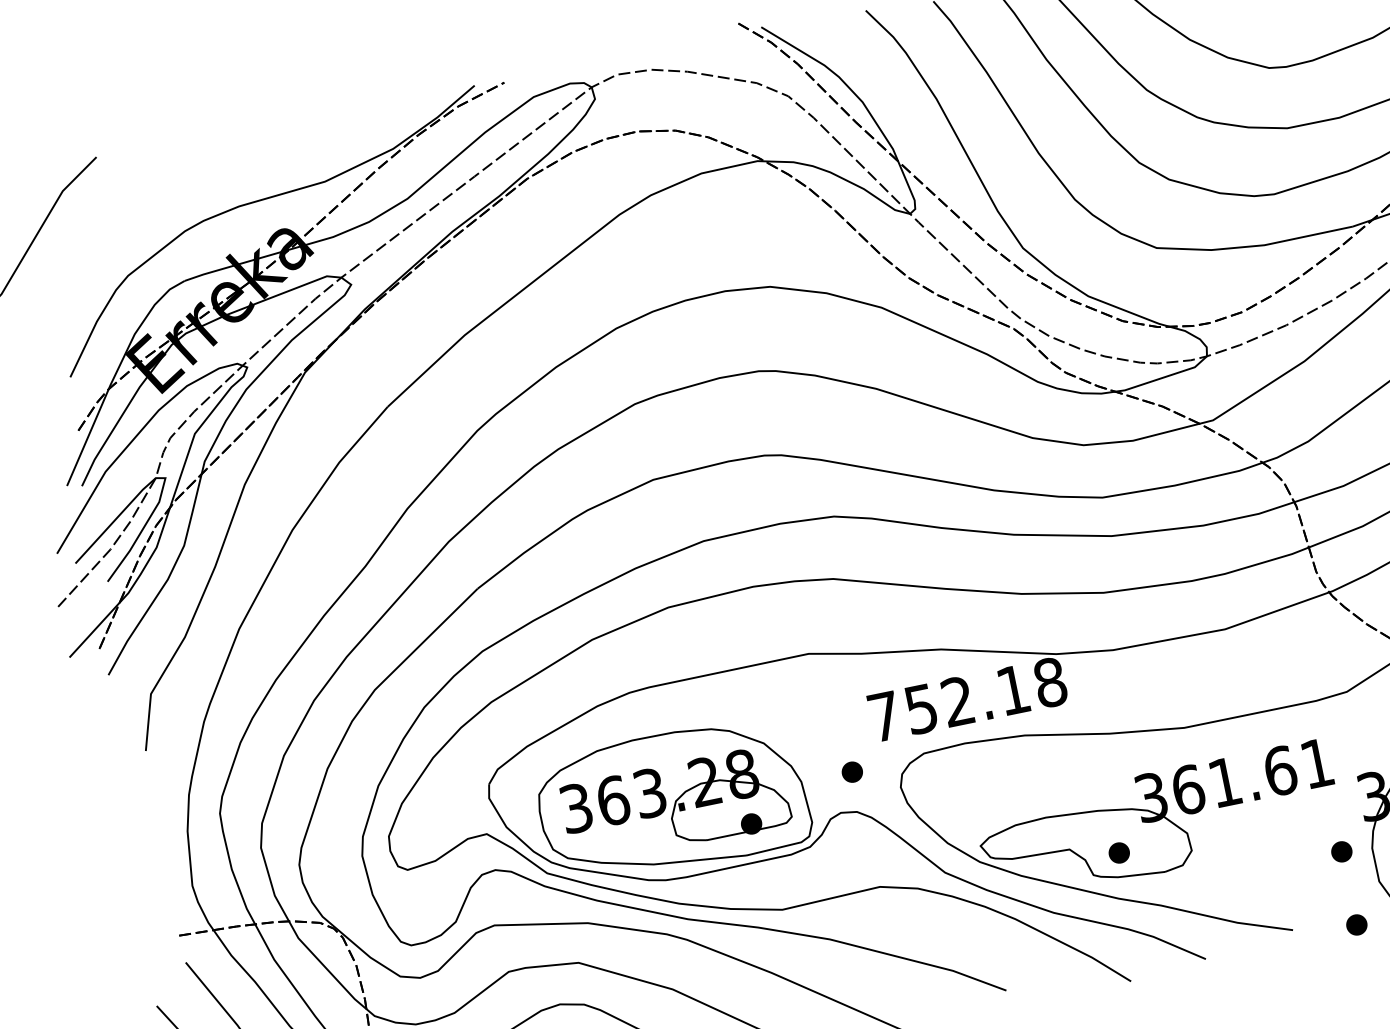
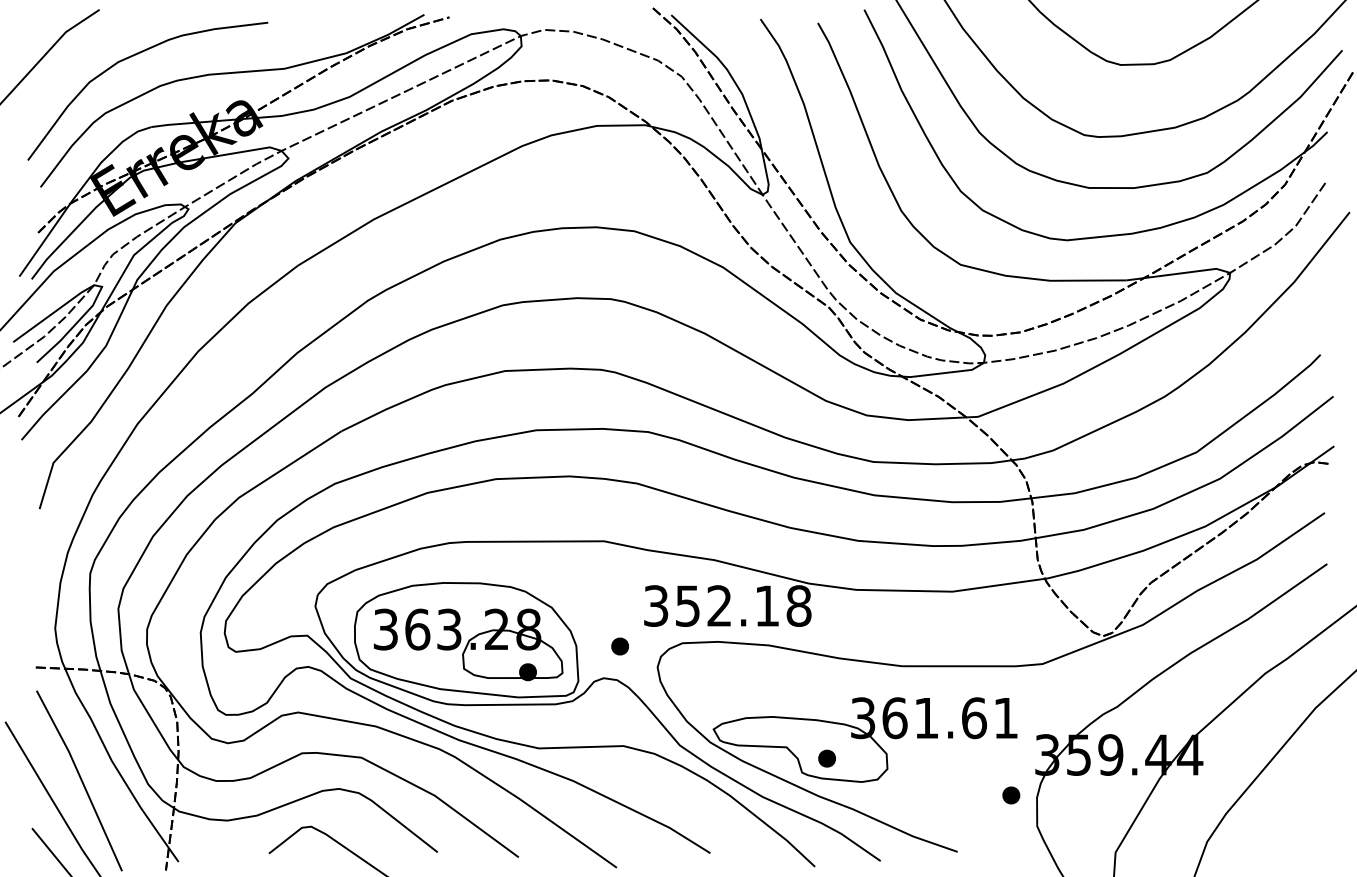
curve: (144, 204) -> (131, 57), added
text: (884, 715) -> (656, 605), 752.18 -> 352.18
part: (1357, 924) -> (1011, 858), removed

